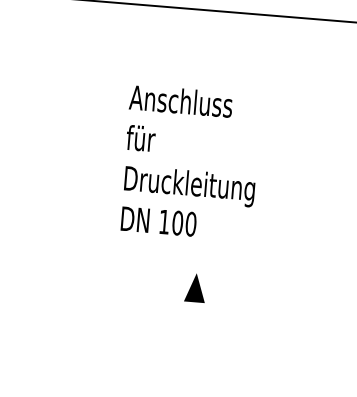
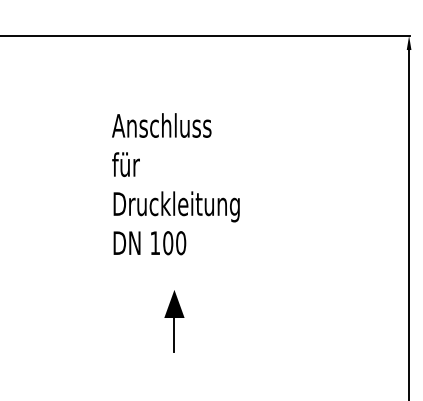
text: (190, 163) -> (175, 184), moved
line: (192, 320) -> (174, 335), added

